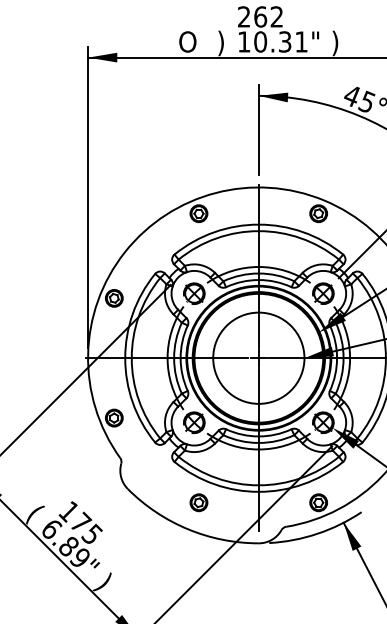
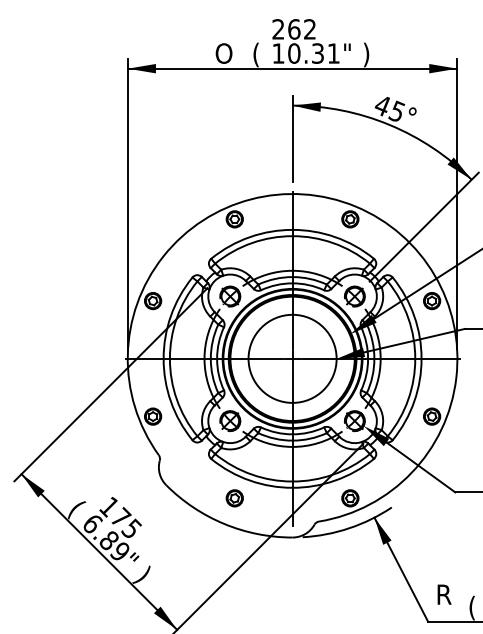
text: (220, 42) -> (255, 54), ) -> (

